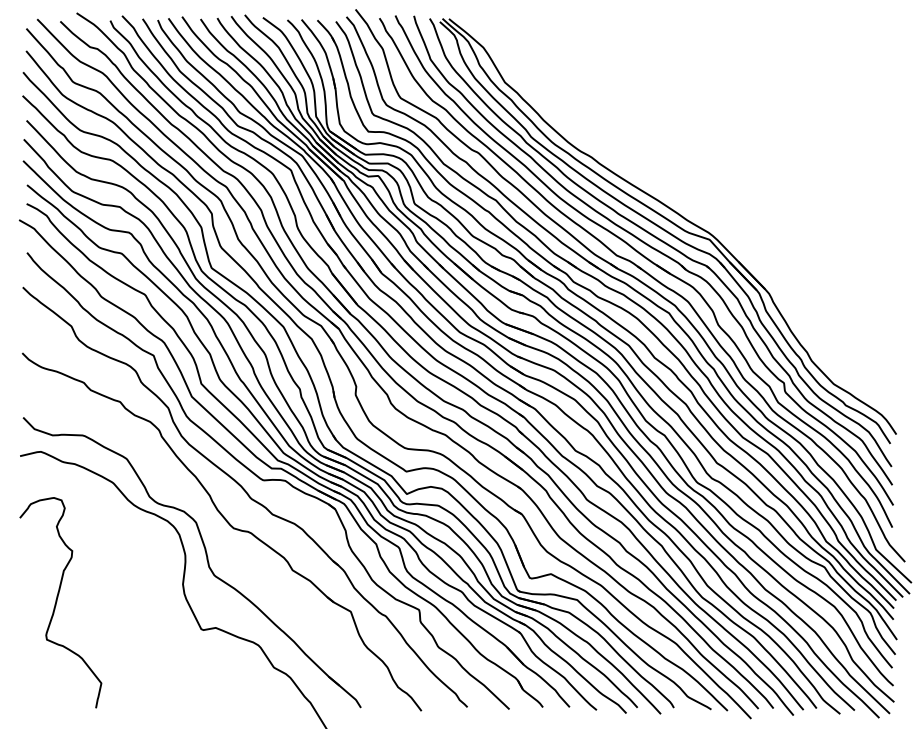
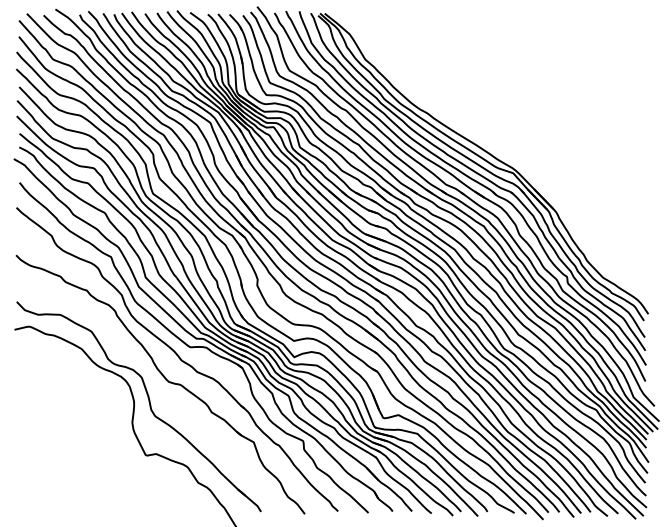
curve: (57, 601) -> (41, 434), removed

